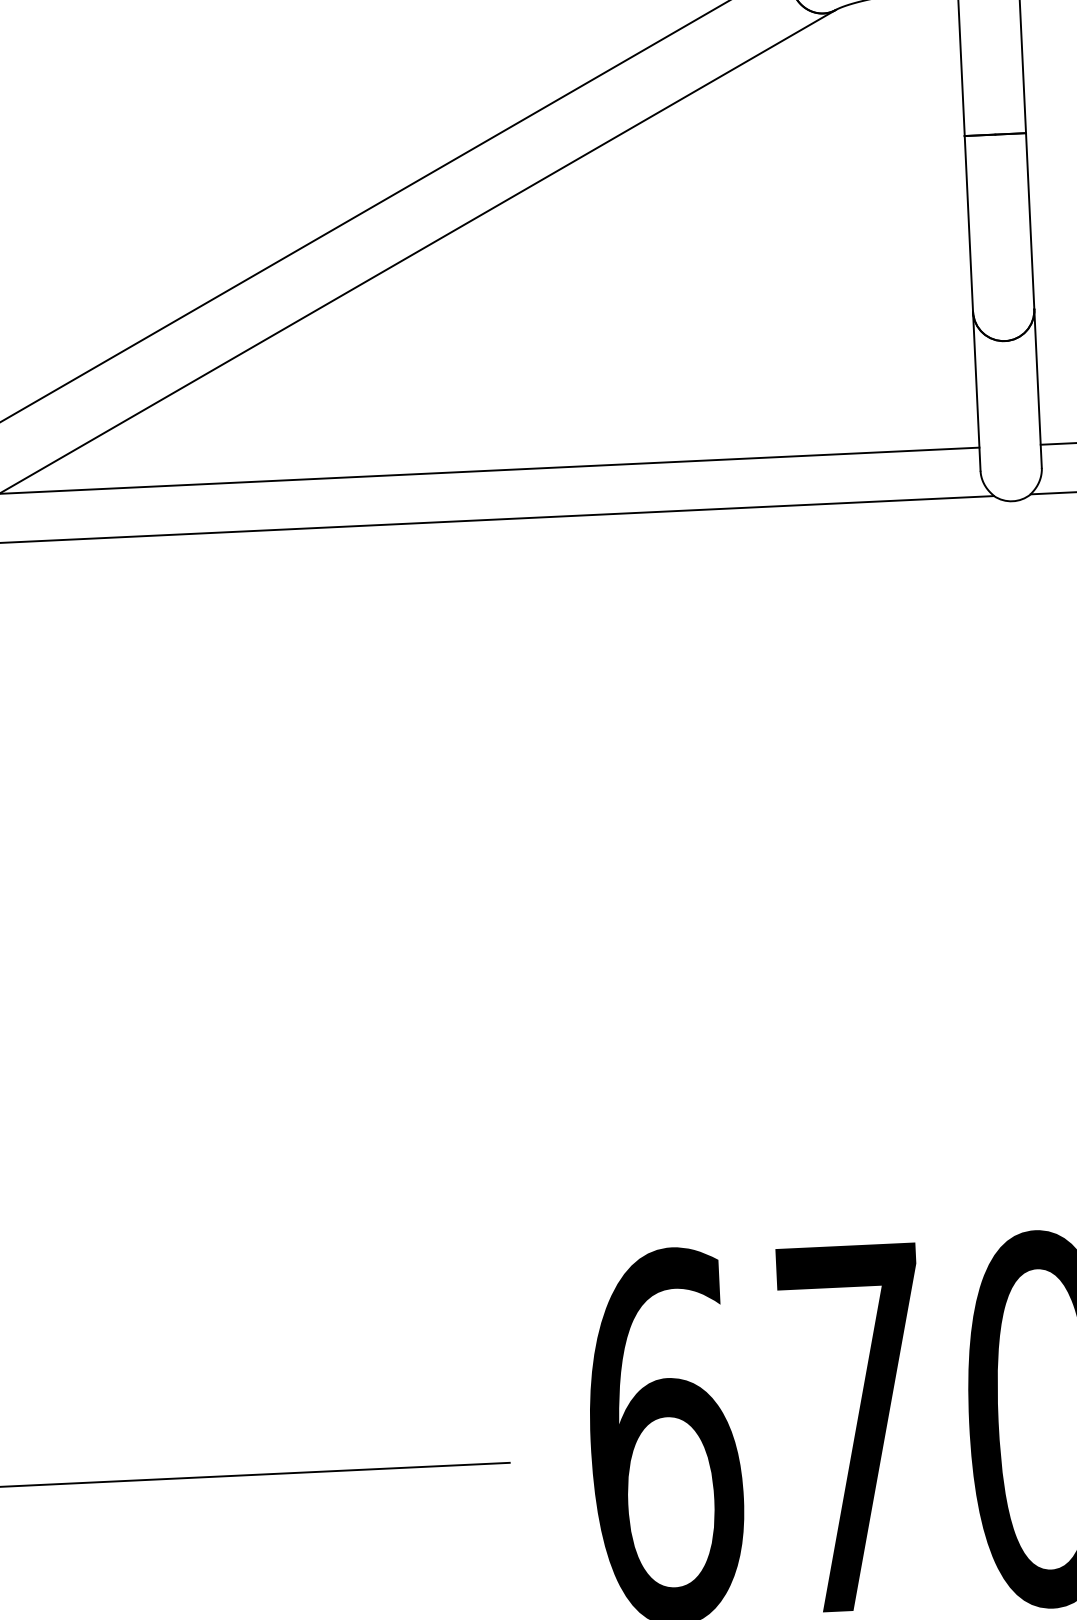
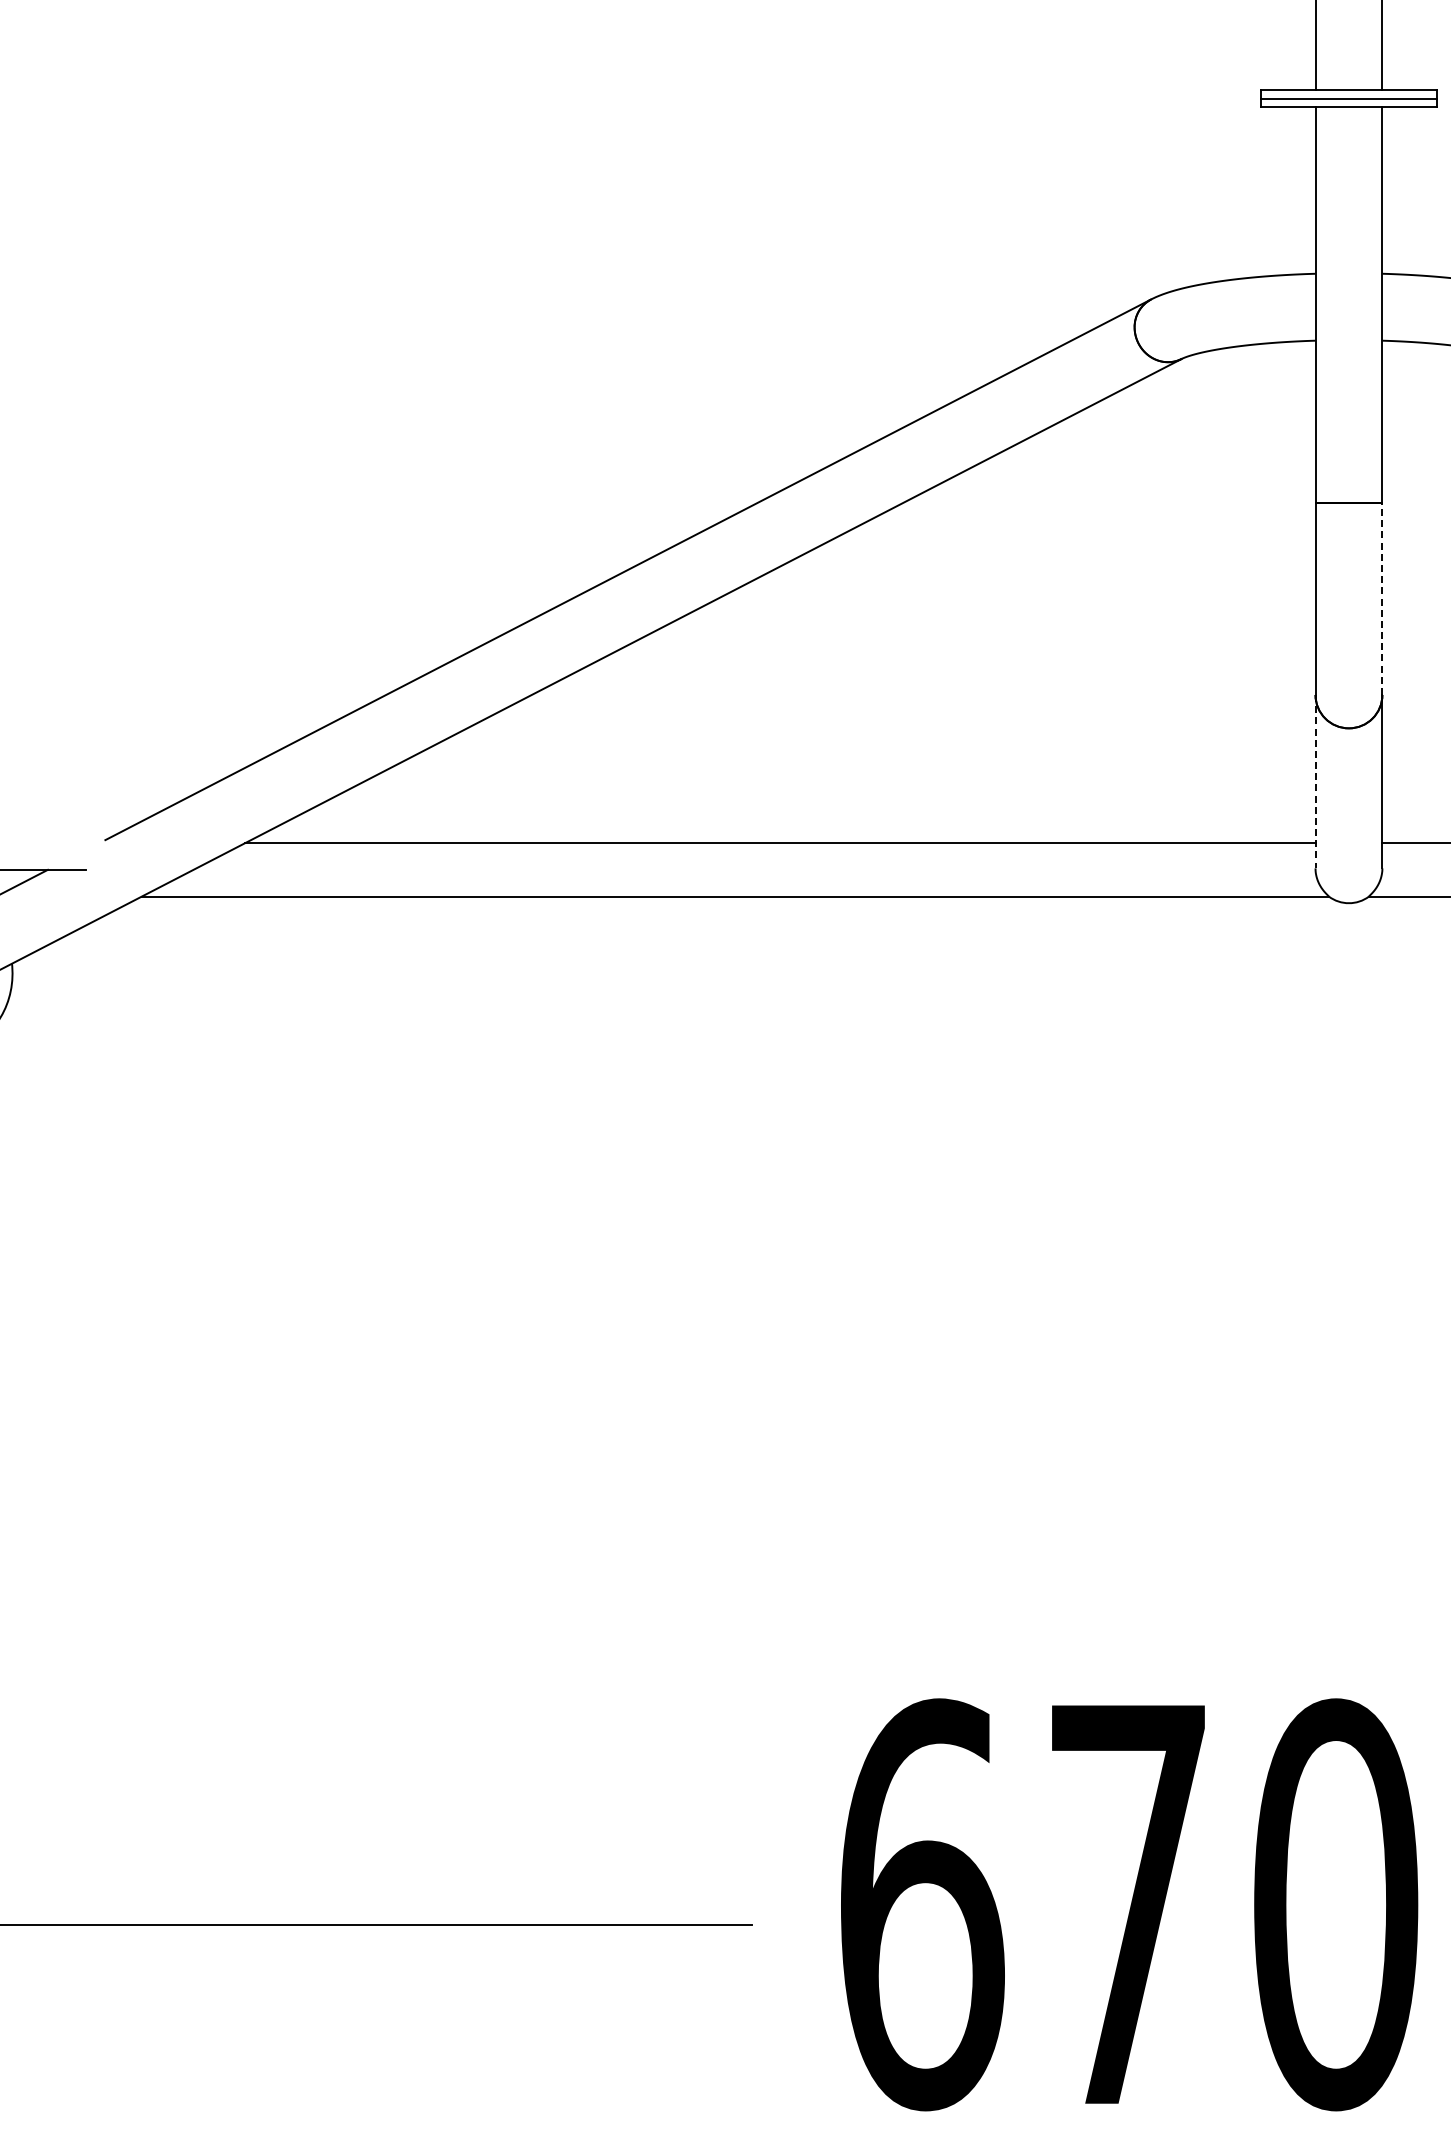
line: (1030, 220) -> (1382, 598), solid -> dashed
line: (976, 391) -> (1315, 781), solid -> dashed

